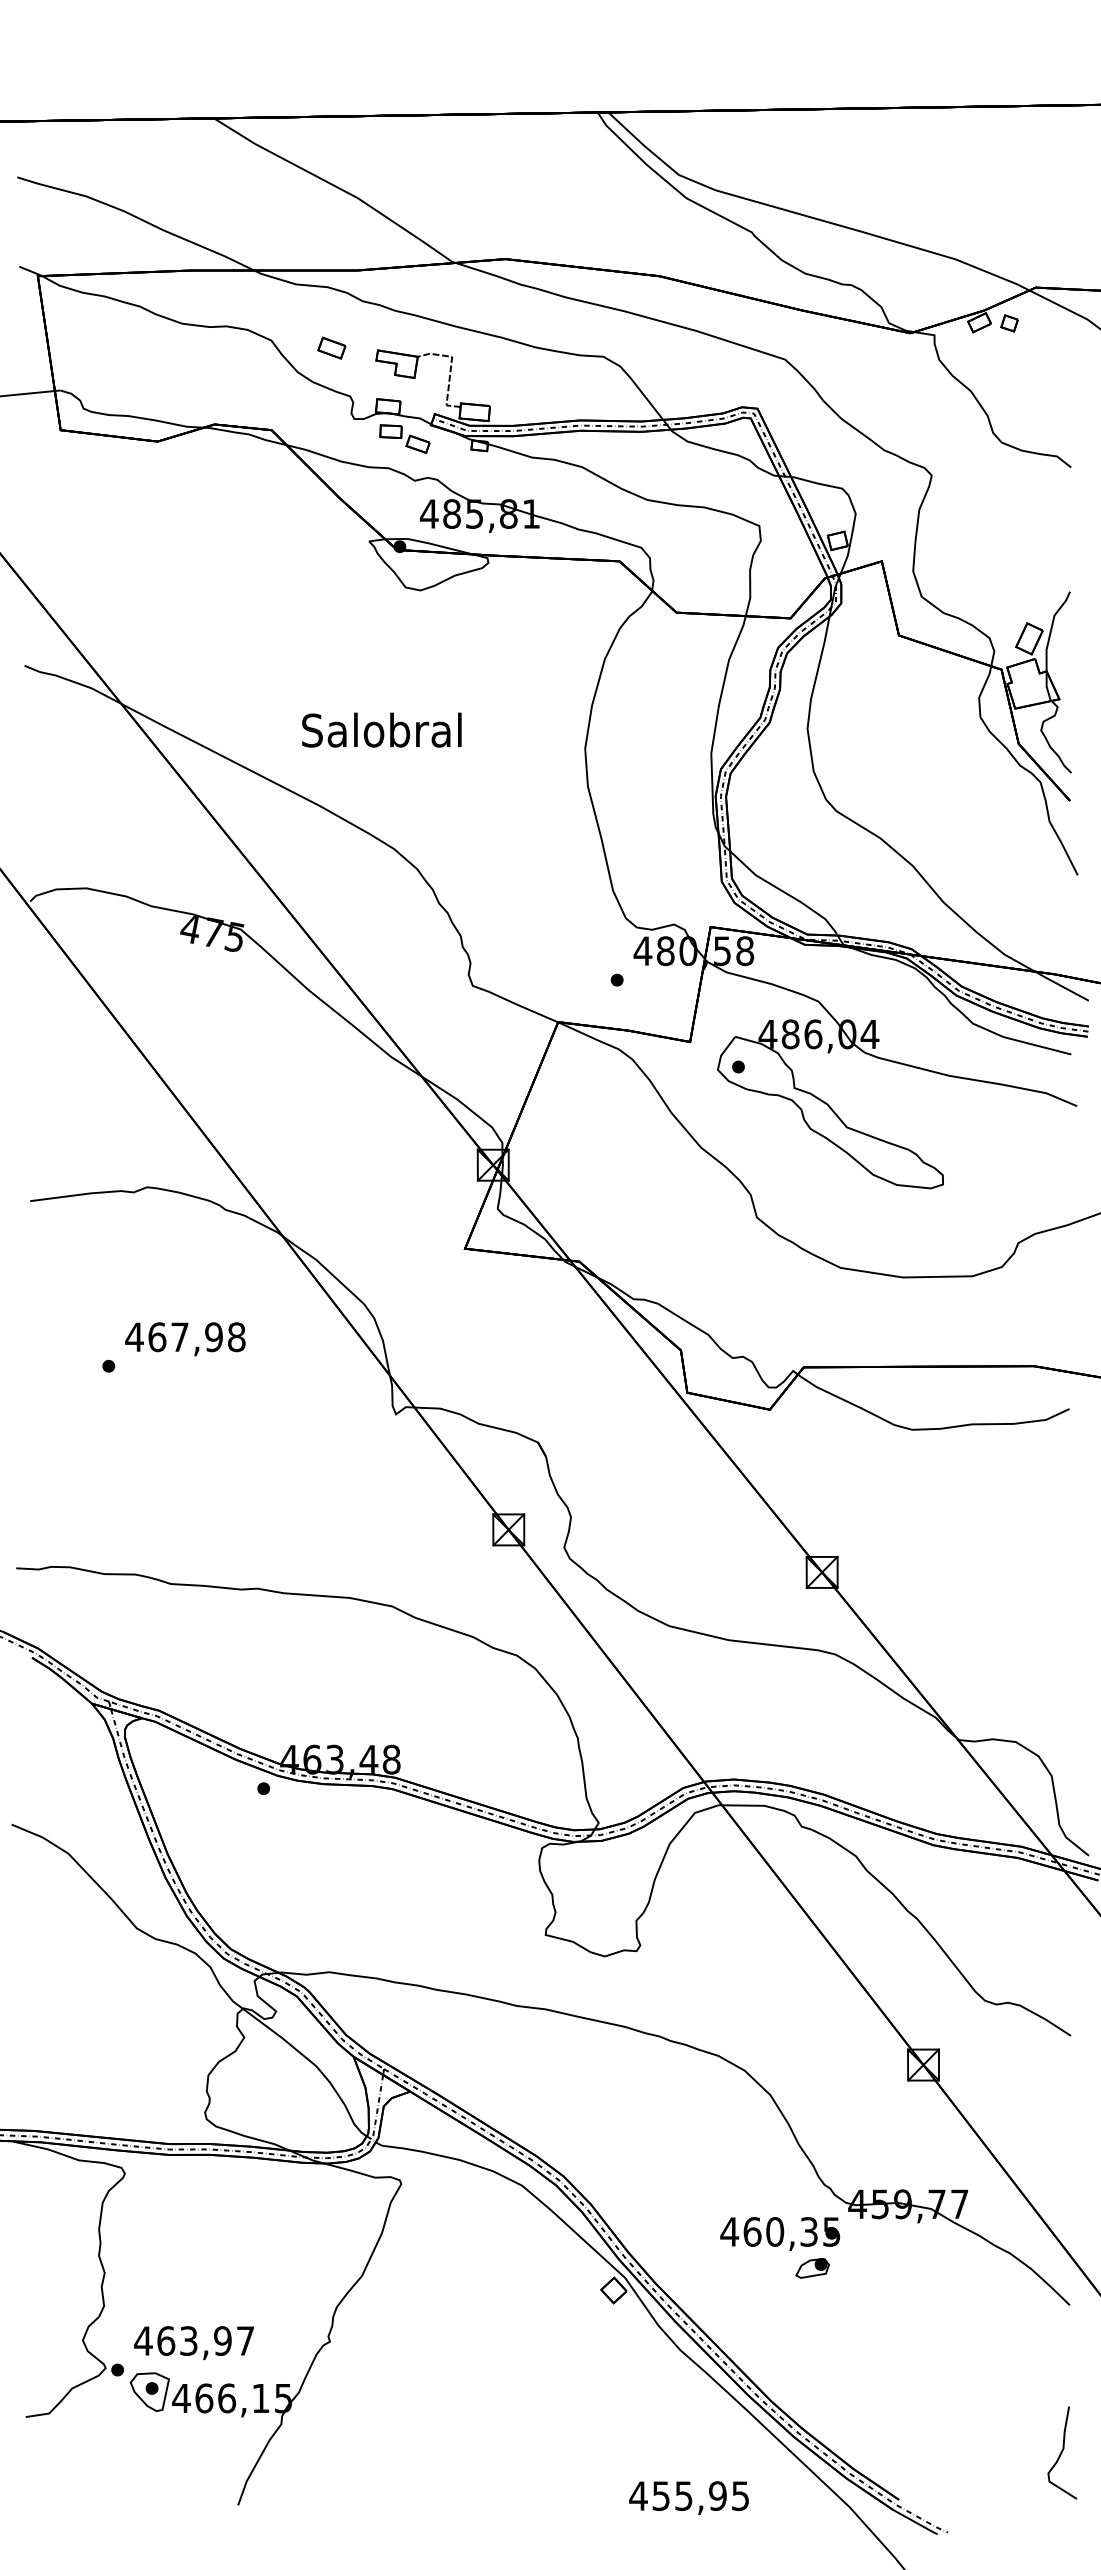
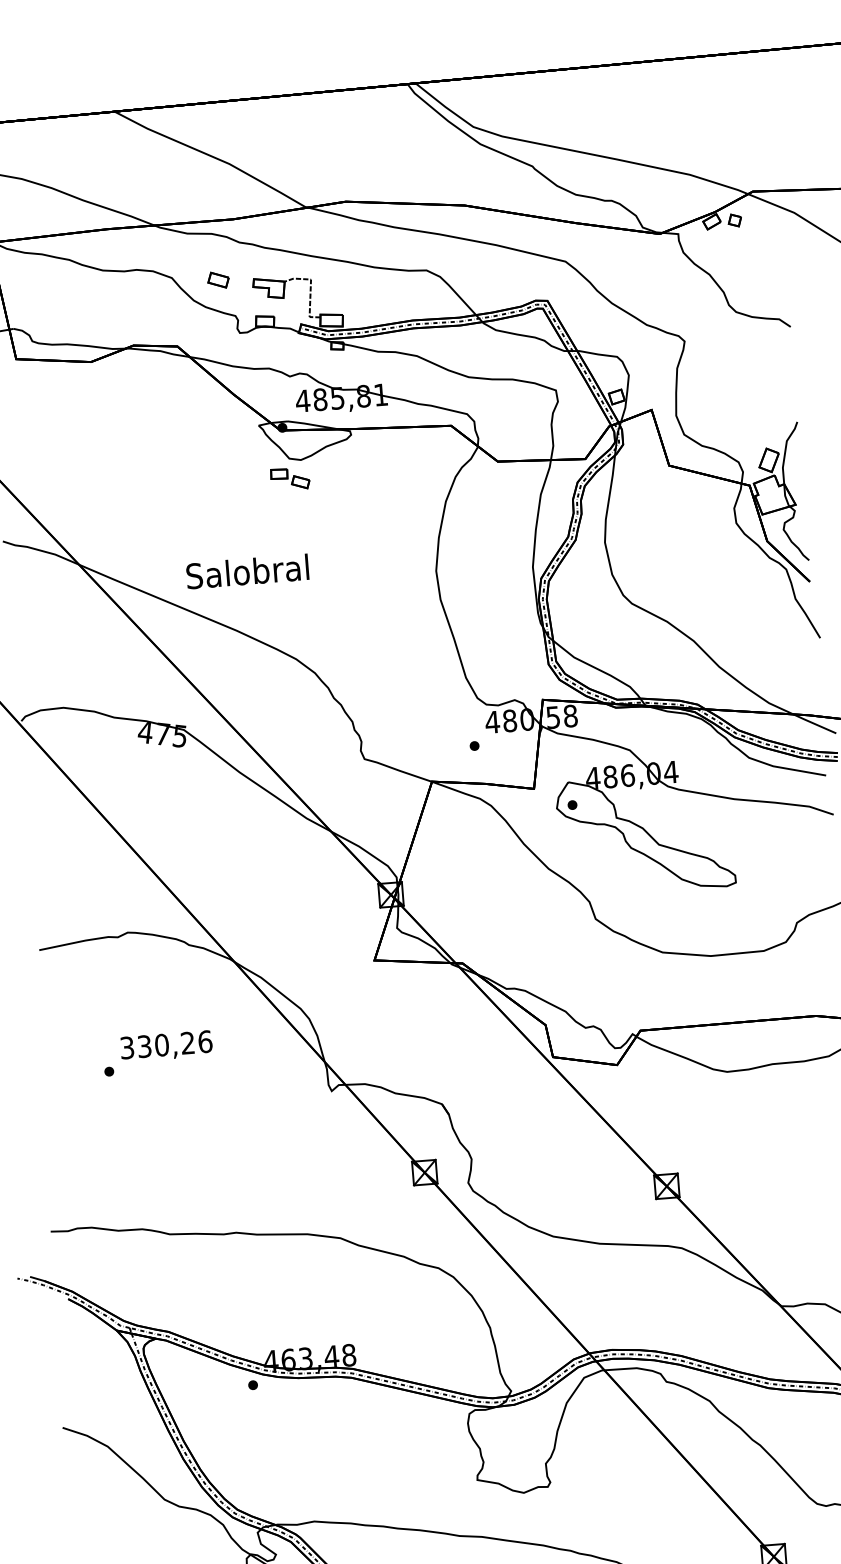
part: (404, 438) -> (290, 478), moved
text: (381, 729) -> (247, 571), moved
text: (185, 1337) -> (166, 1045), 467,98 -> 330,26

